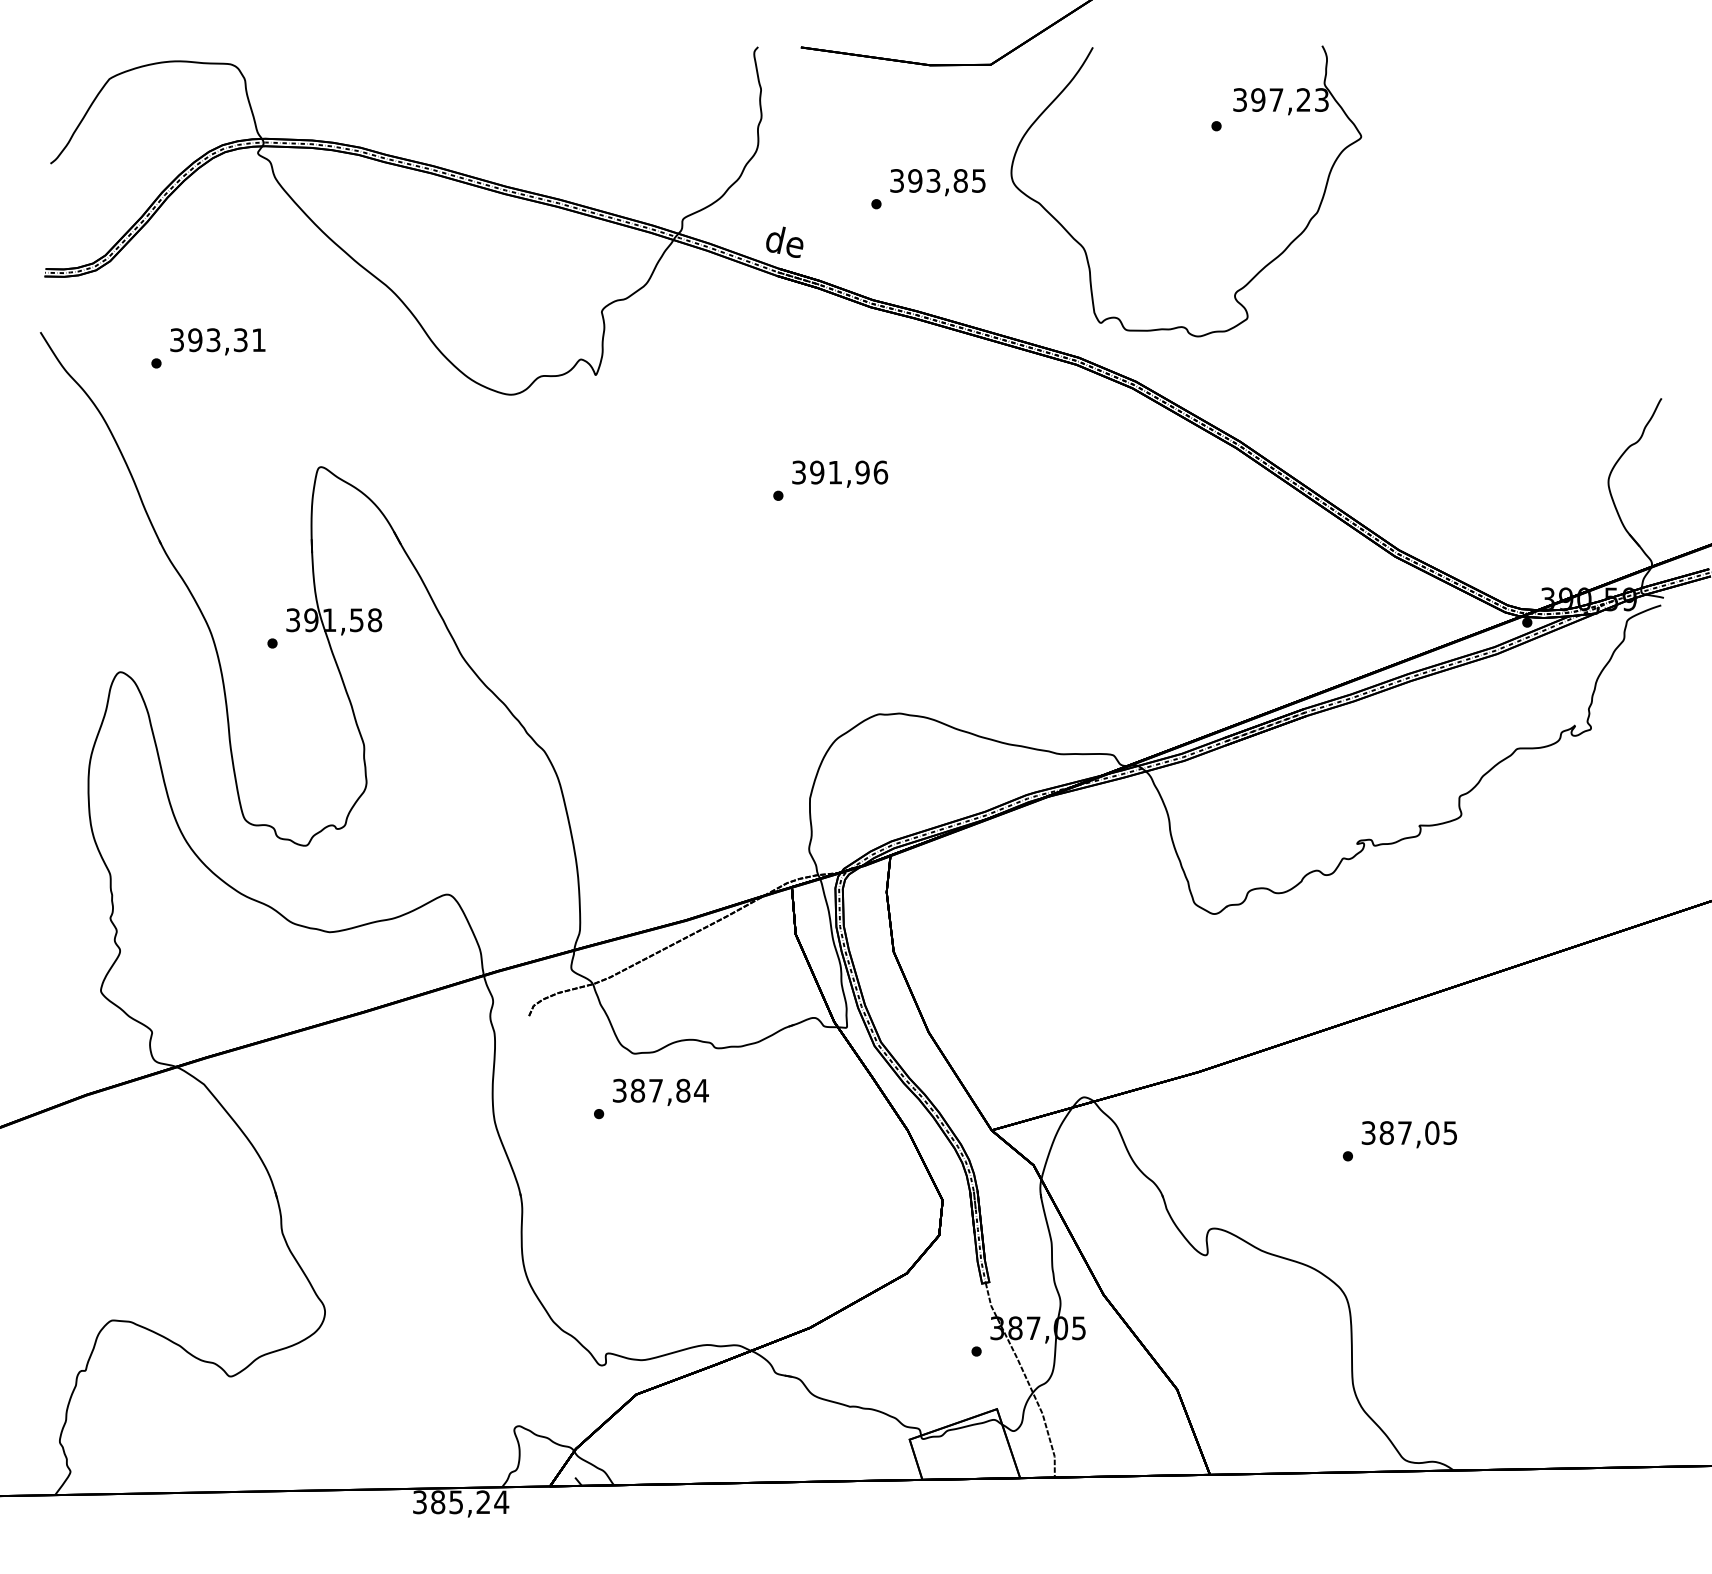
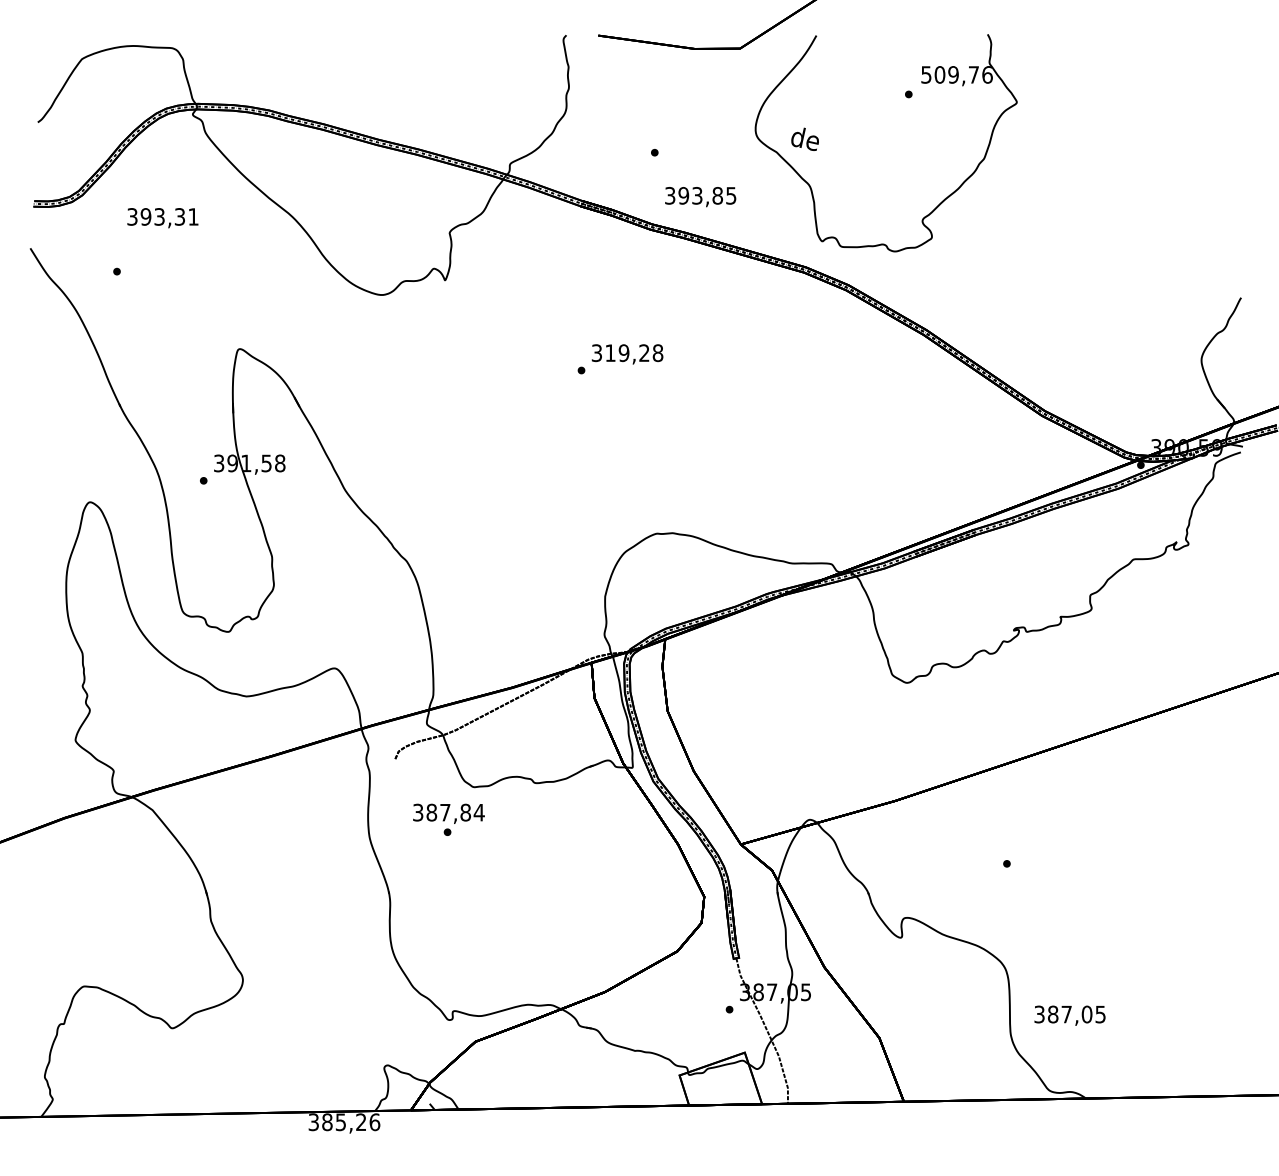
text: (1281, 99) -> (957, 74), 397,23 -> 509,76
text: (937, 182) -> (700, 196), moved
text: (784, 241) -> (804, 138), moved
text: (217, 341) -> (162, 217), moved
text: (849, 472) -> (634, 353), 391,96 -> 319,28
text: (660, 1091) -> (448, 813), moved
text: (1408, 1134) -> (1069, 1015), moved
text: (501, 1502) -> (374, 1122), 385,24 -> 385,26

